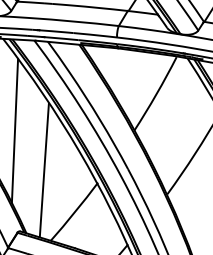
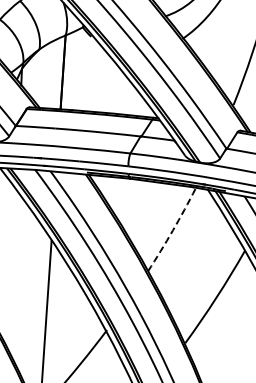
arc: (156, 94) -> (172, 230), solid -> dashed
line: (14, 130) -> (12, 271), removed

